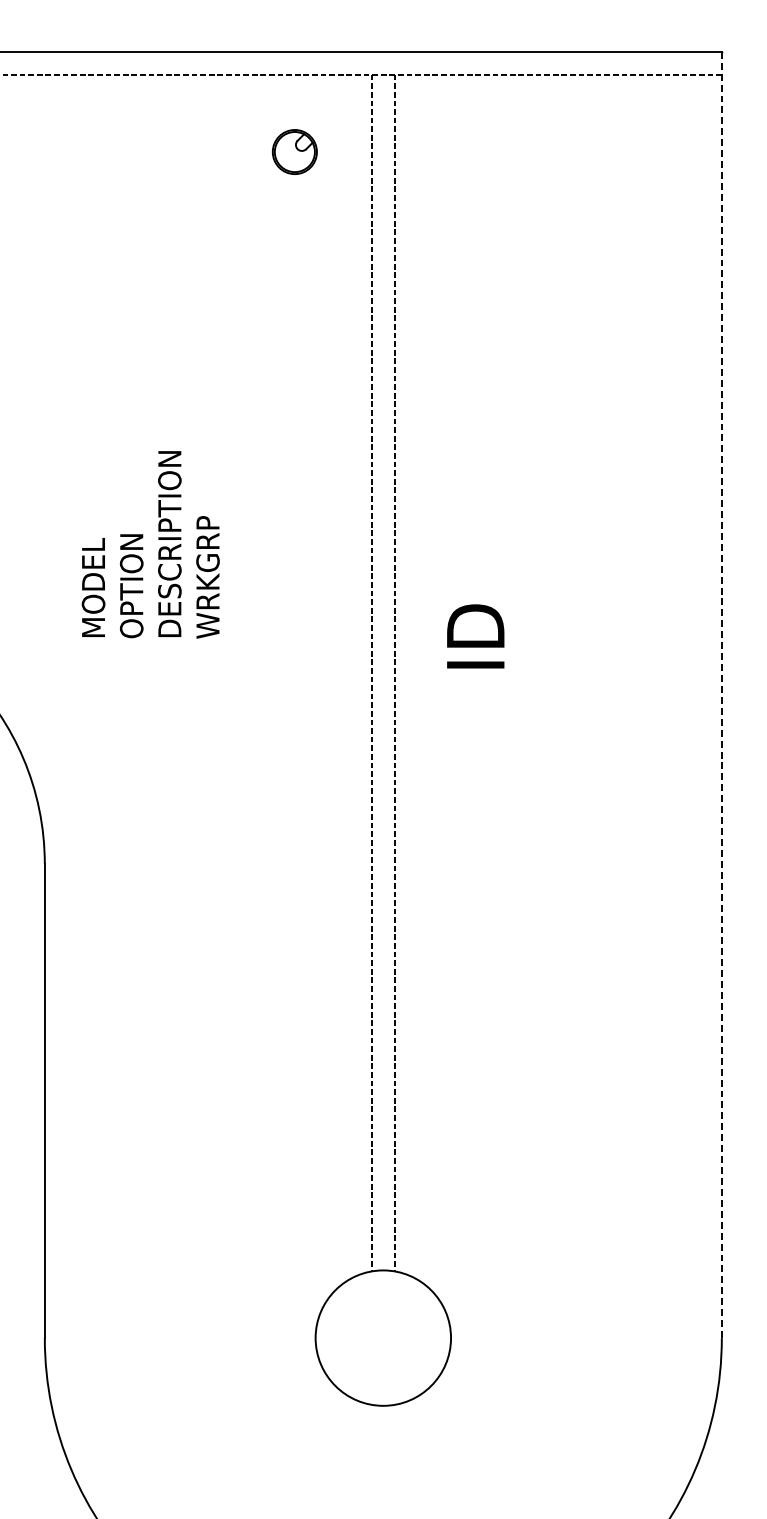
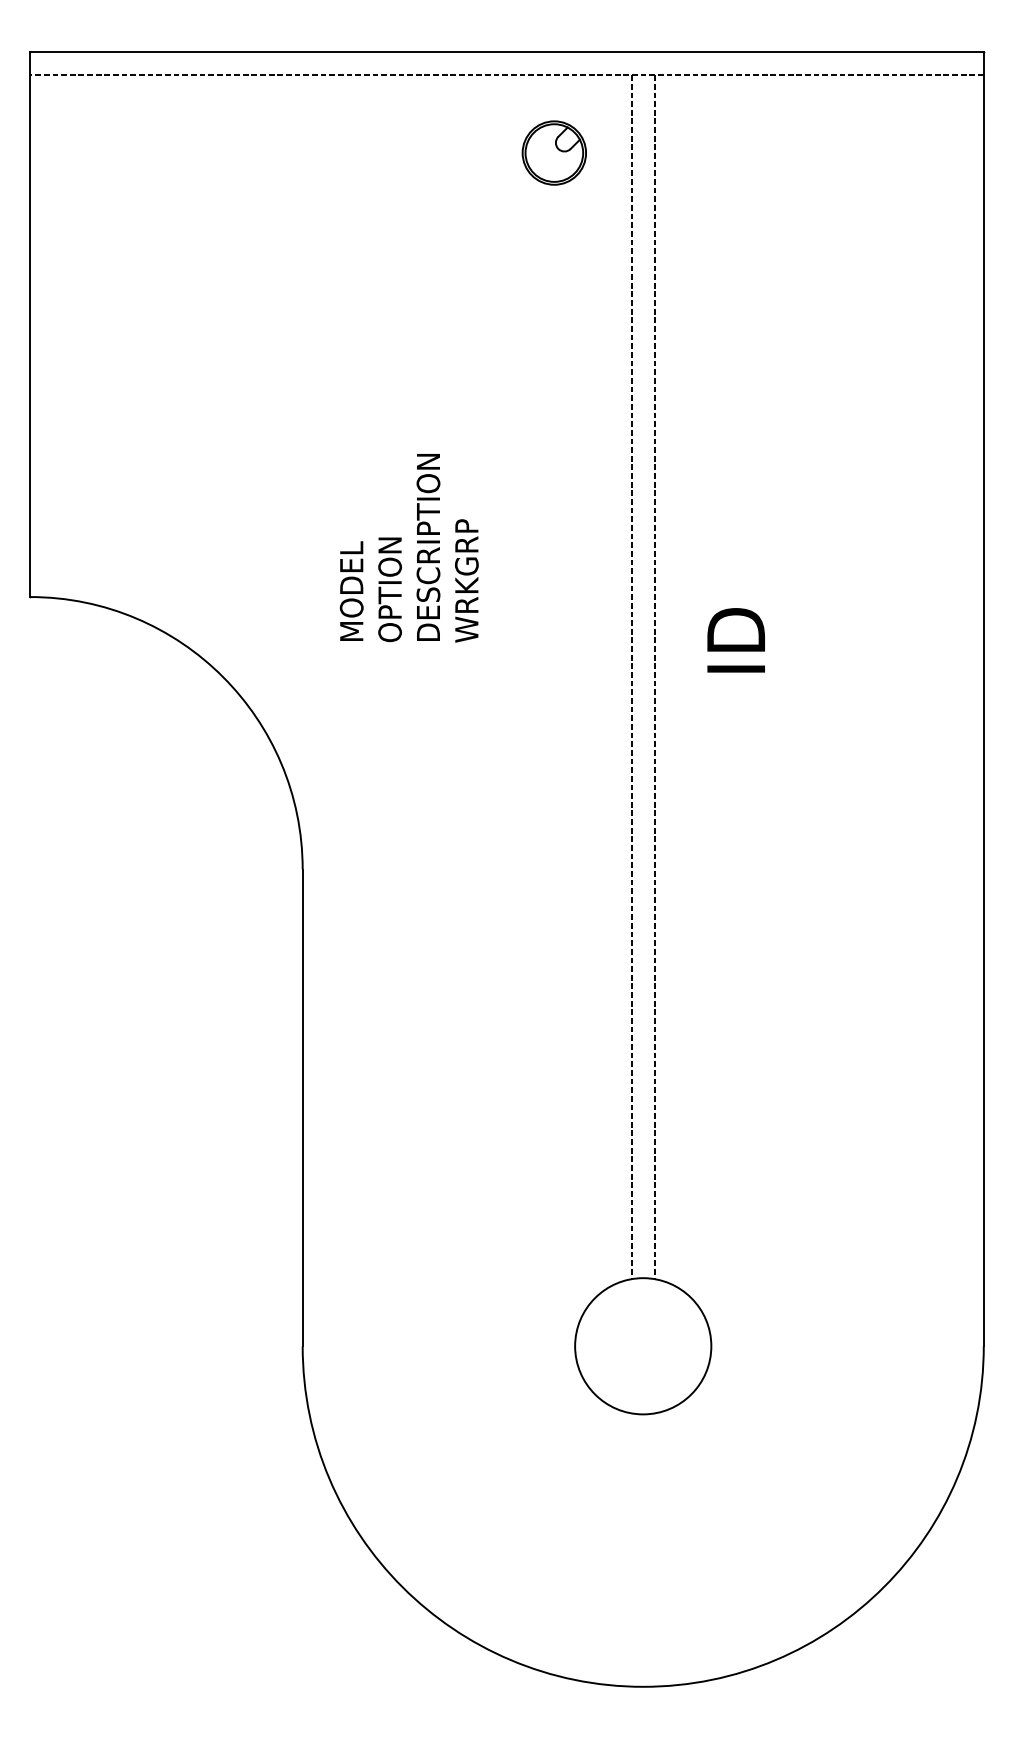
part: (294, 151) -> (553, 152), size x1.43
line: (721, 695) -> (983, 699), dashed -> solid

